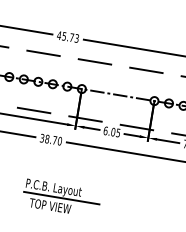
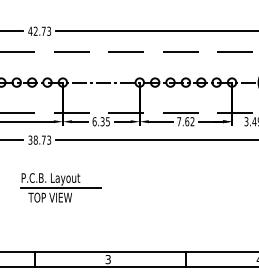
text: (64, 35) -> (35, 30), 45.73 -> 42.73
text: (113, 131) -> (102, 121), 6.05 -> 6.35
text: (60, 140) -> (49, 139), 38.70 -> 38.73
part: (61, 198) -> (60, 187), moved

